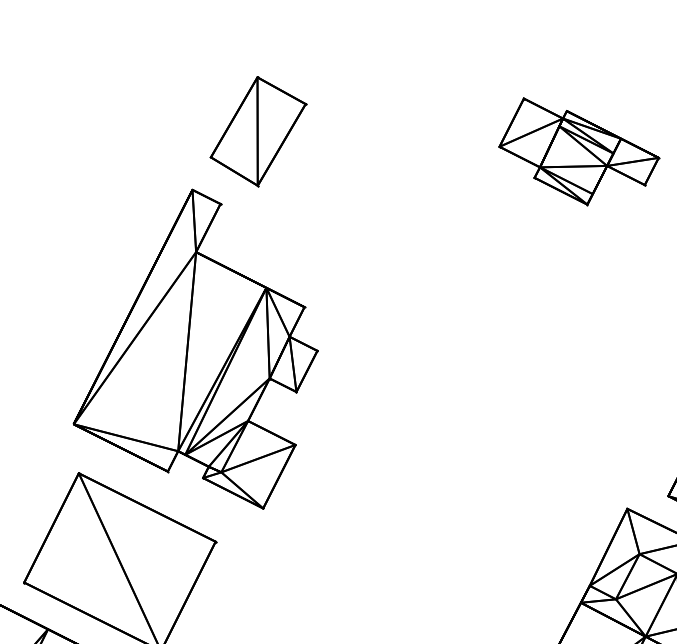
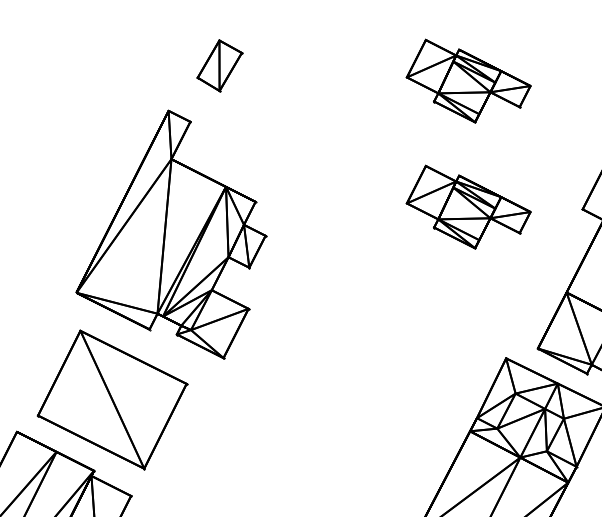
part: (258, 131) -> (219, 65), size x0.6
part: (578, 313) -> (468, 206), added

